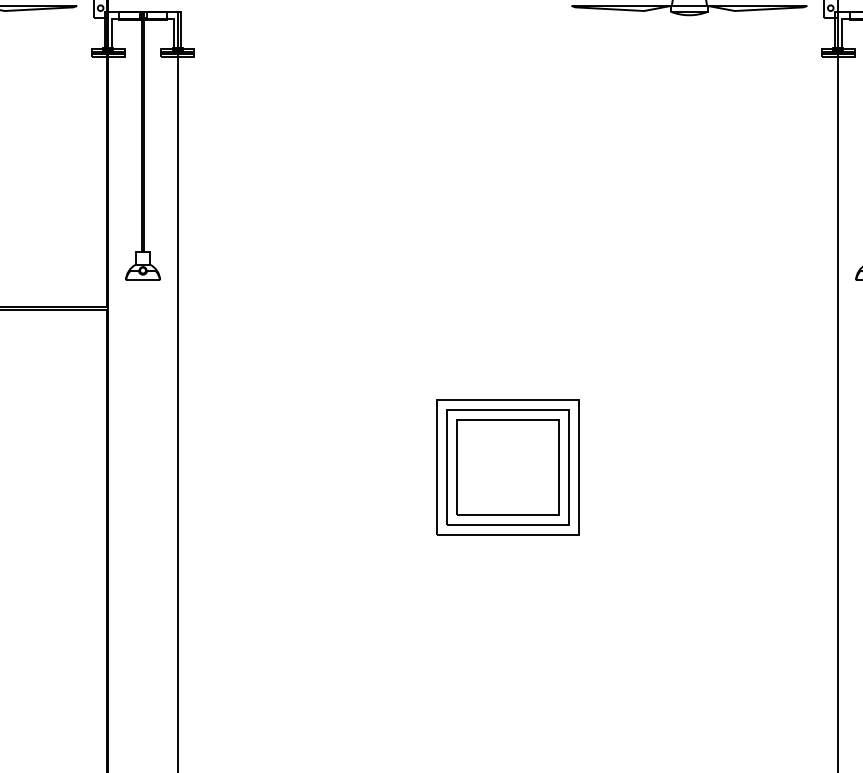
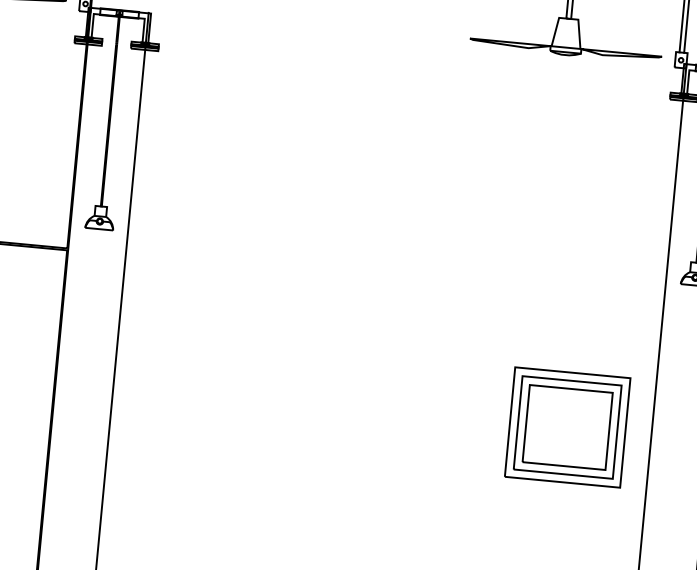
part: (507, 467) -> (567, 427), moved

